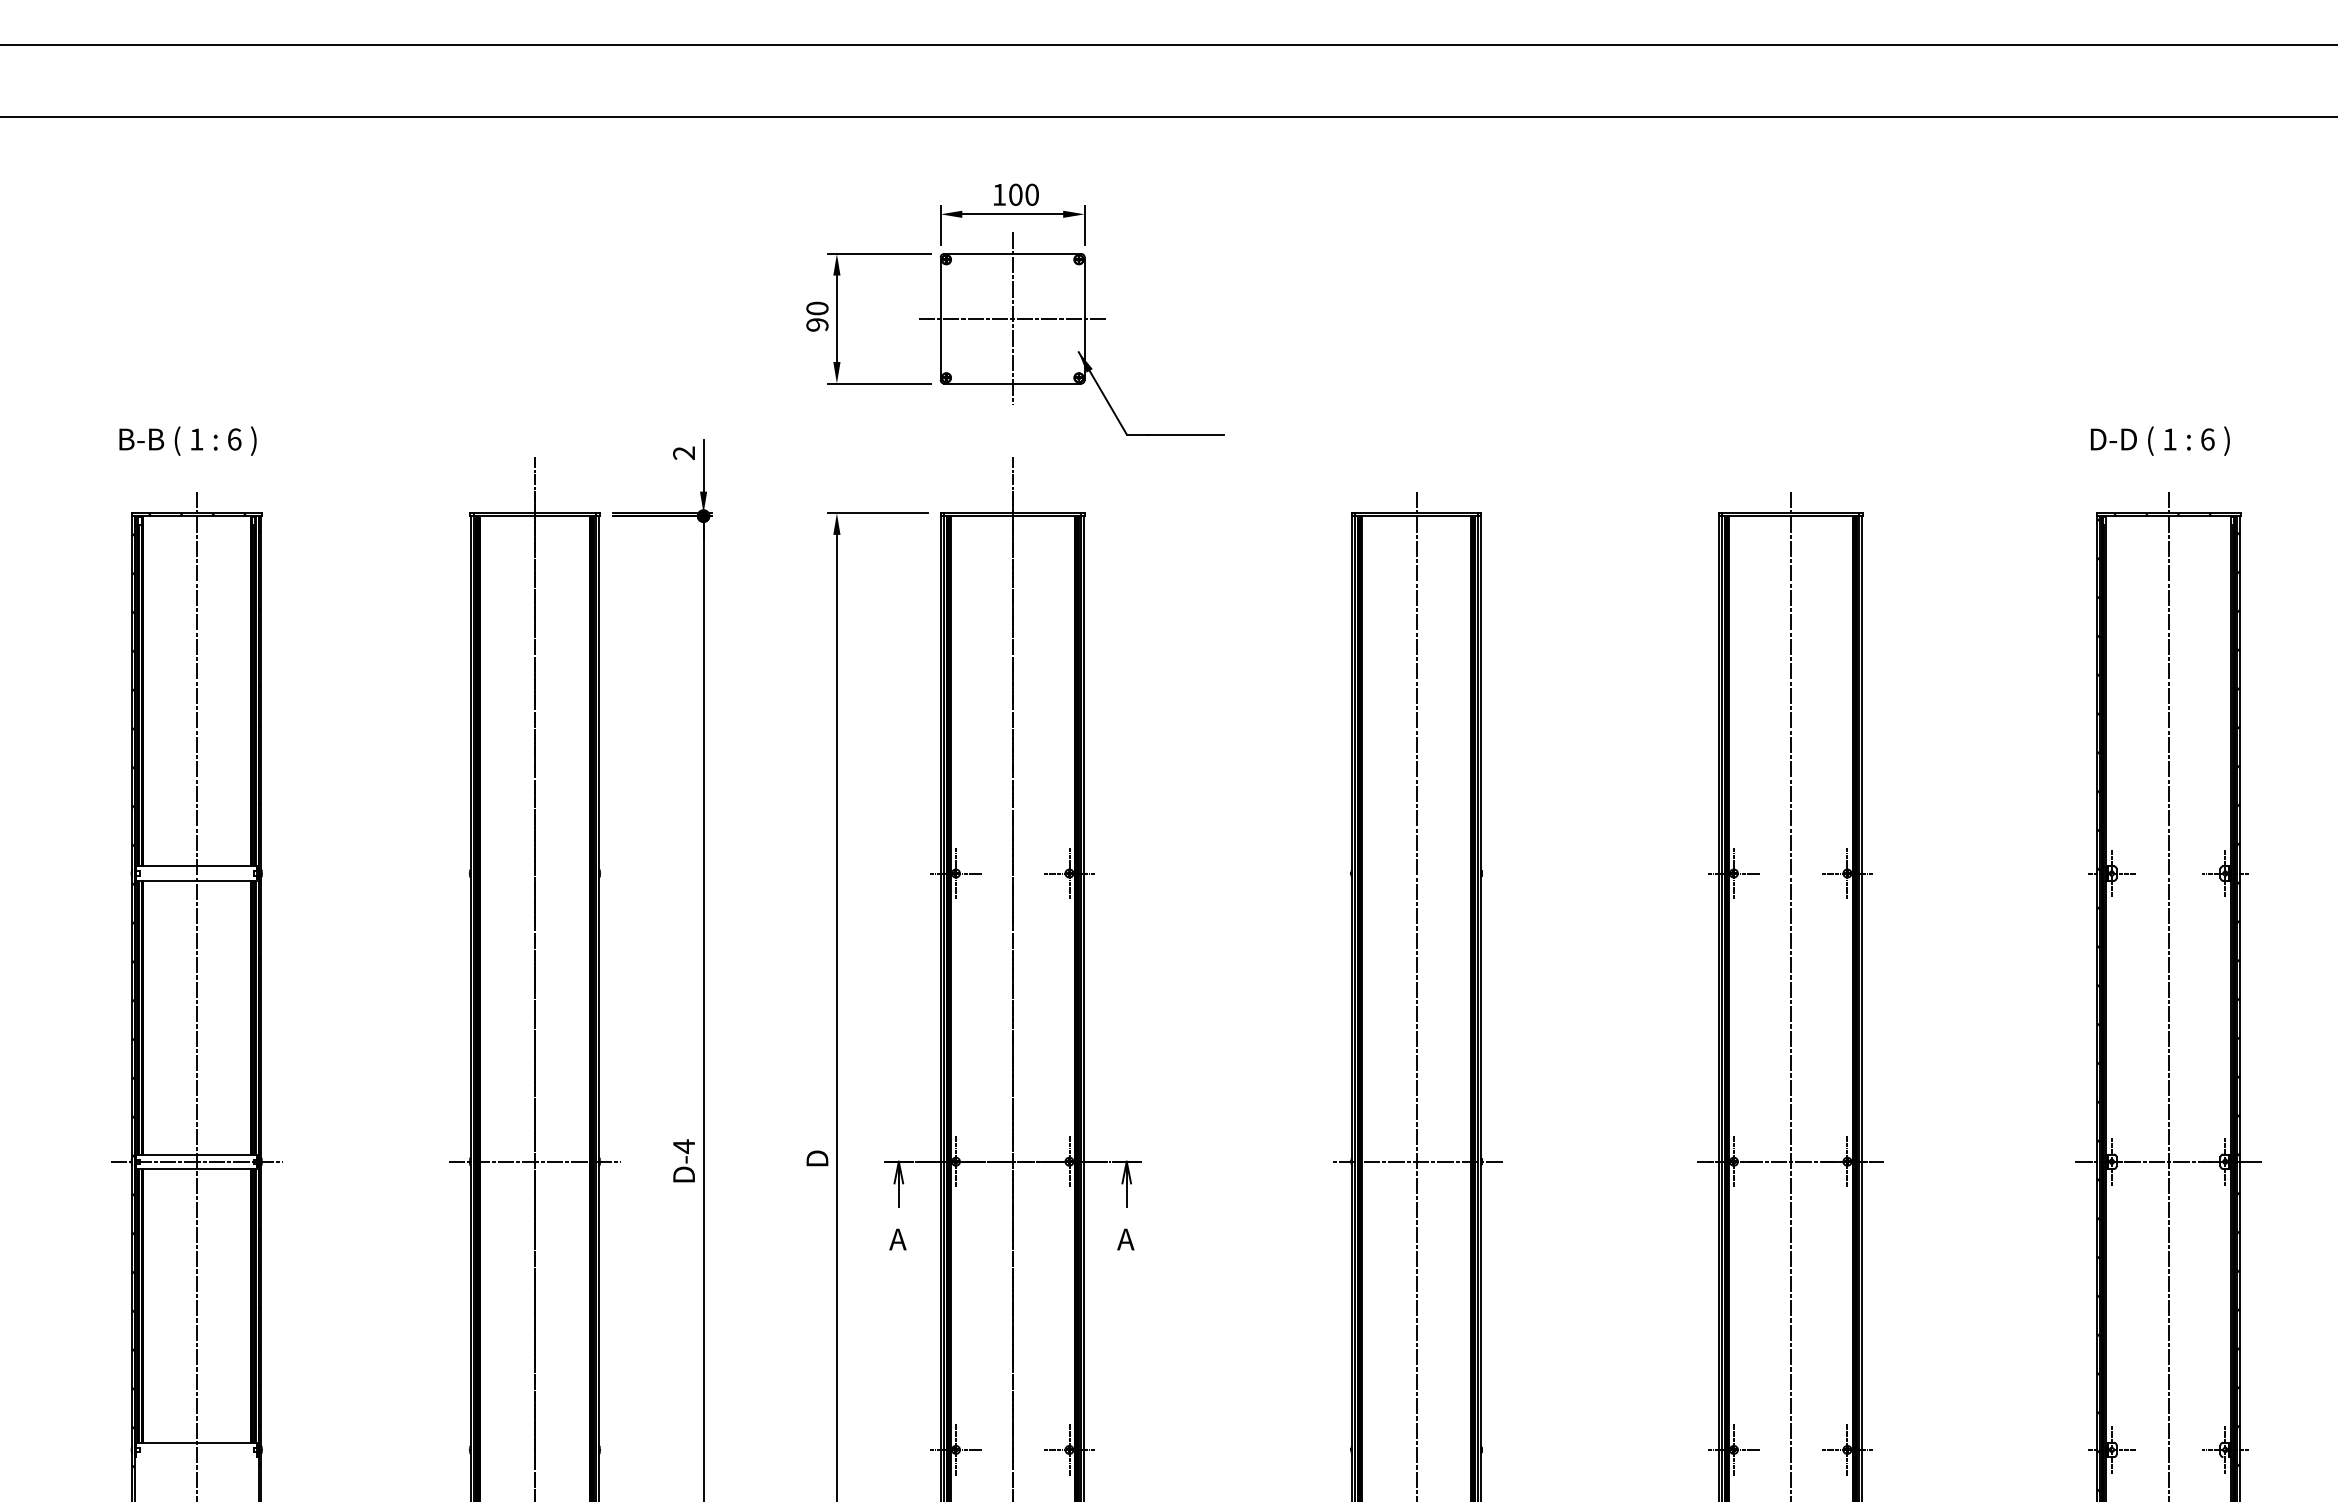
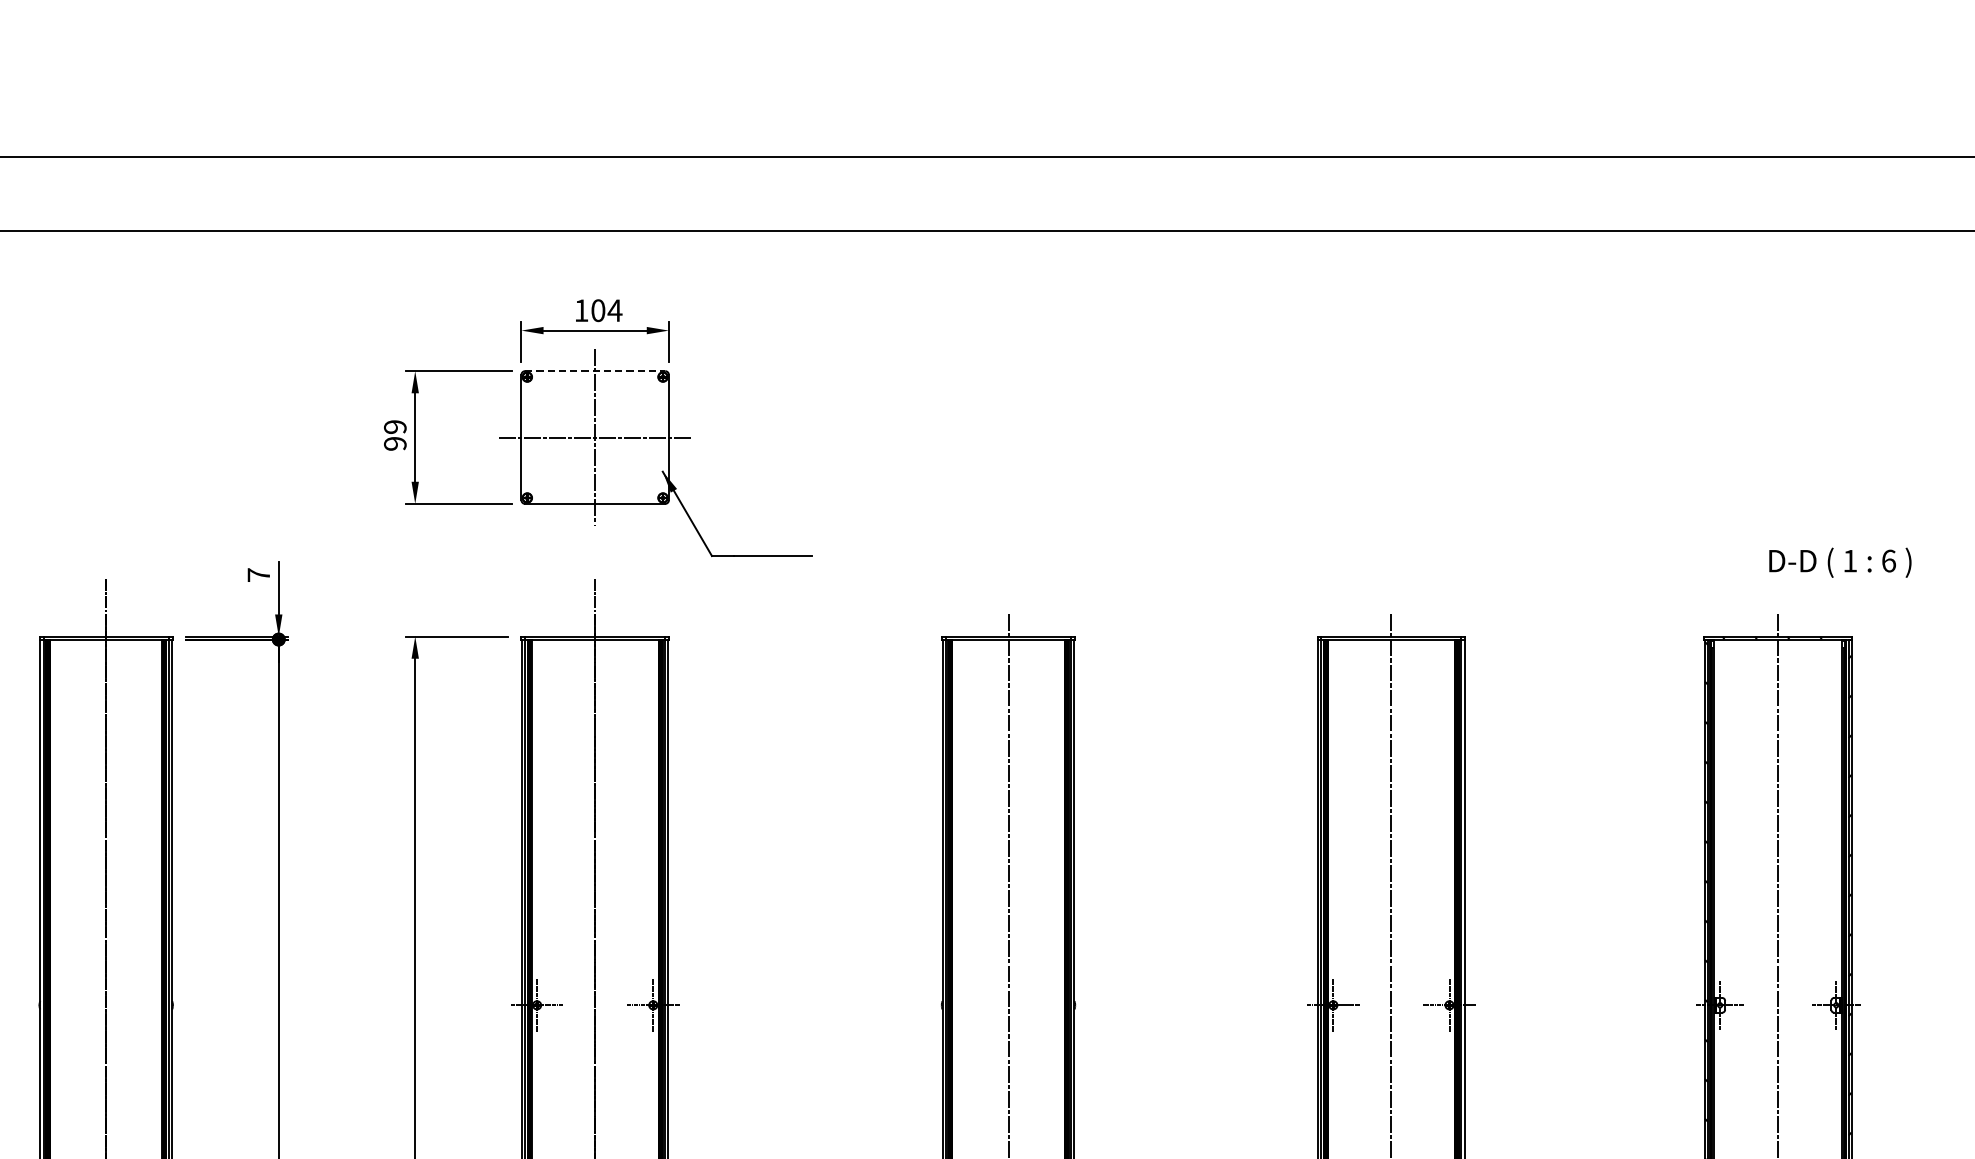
text: (1031, 194) -> (614, 310), 100 -> 104
line: (1013, 253) -> (595, 370), solid -> dashed
text: (817, 308) -> (395, 427), 90 -> 99
text: (2160, 440) -> (1840, 562), moved
text: (683, 453) -> (258, 575), 2 -> 7

